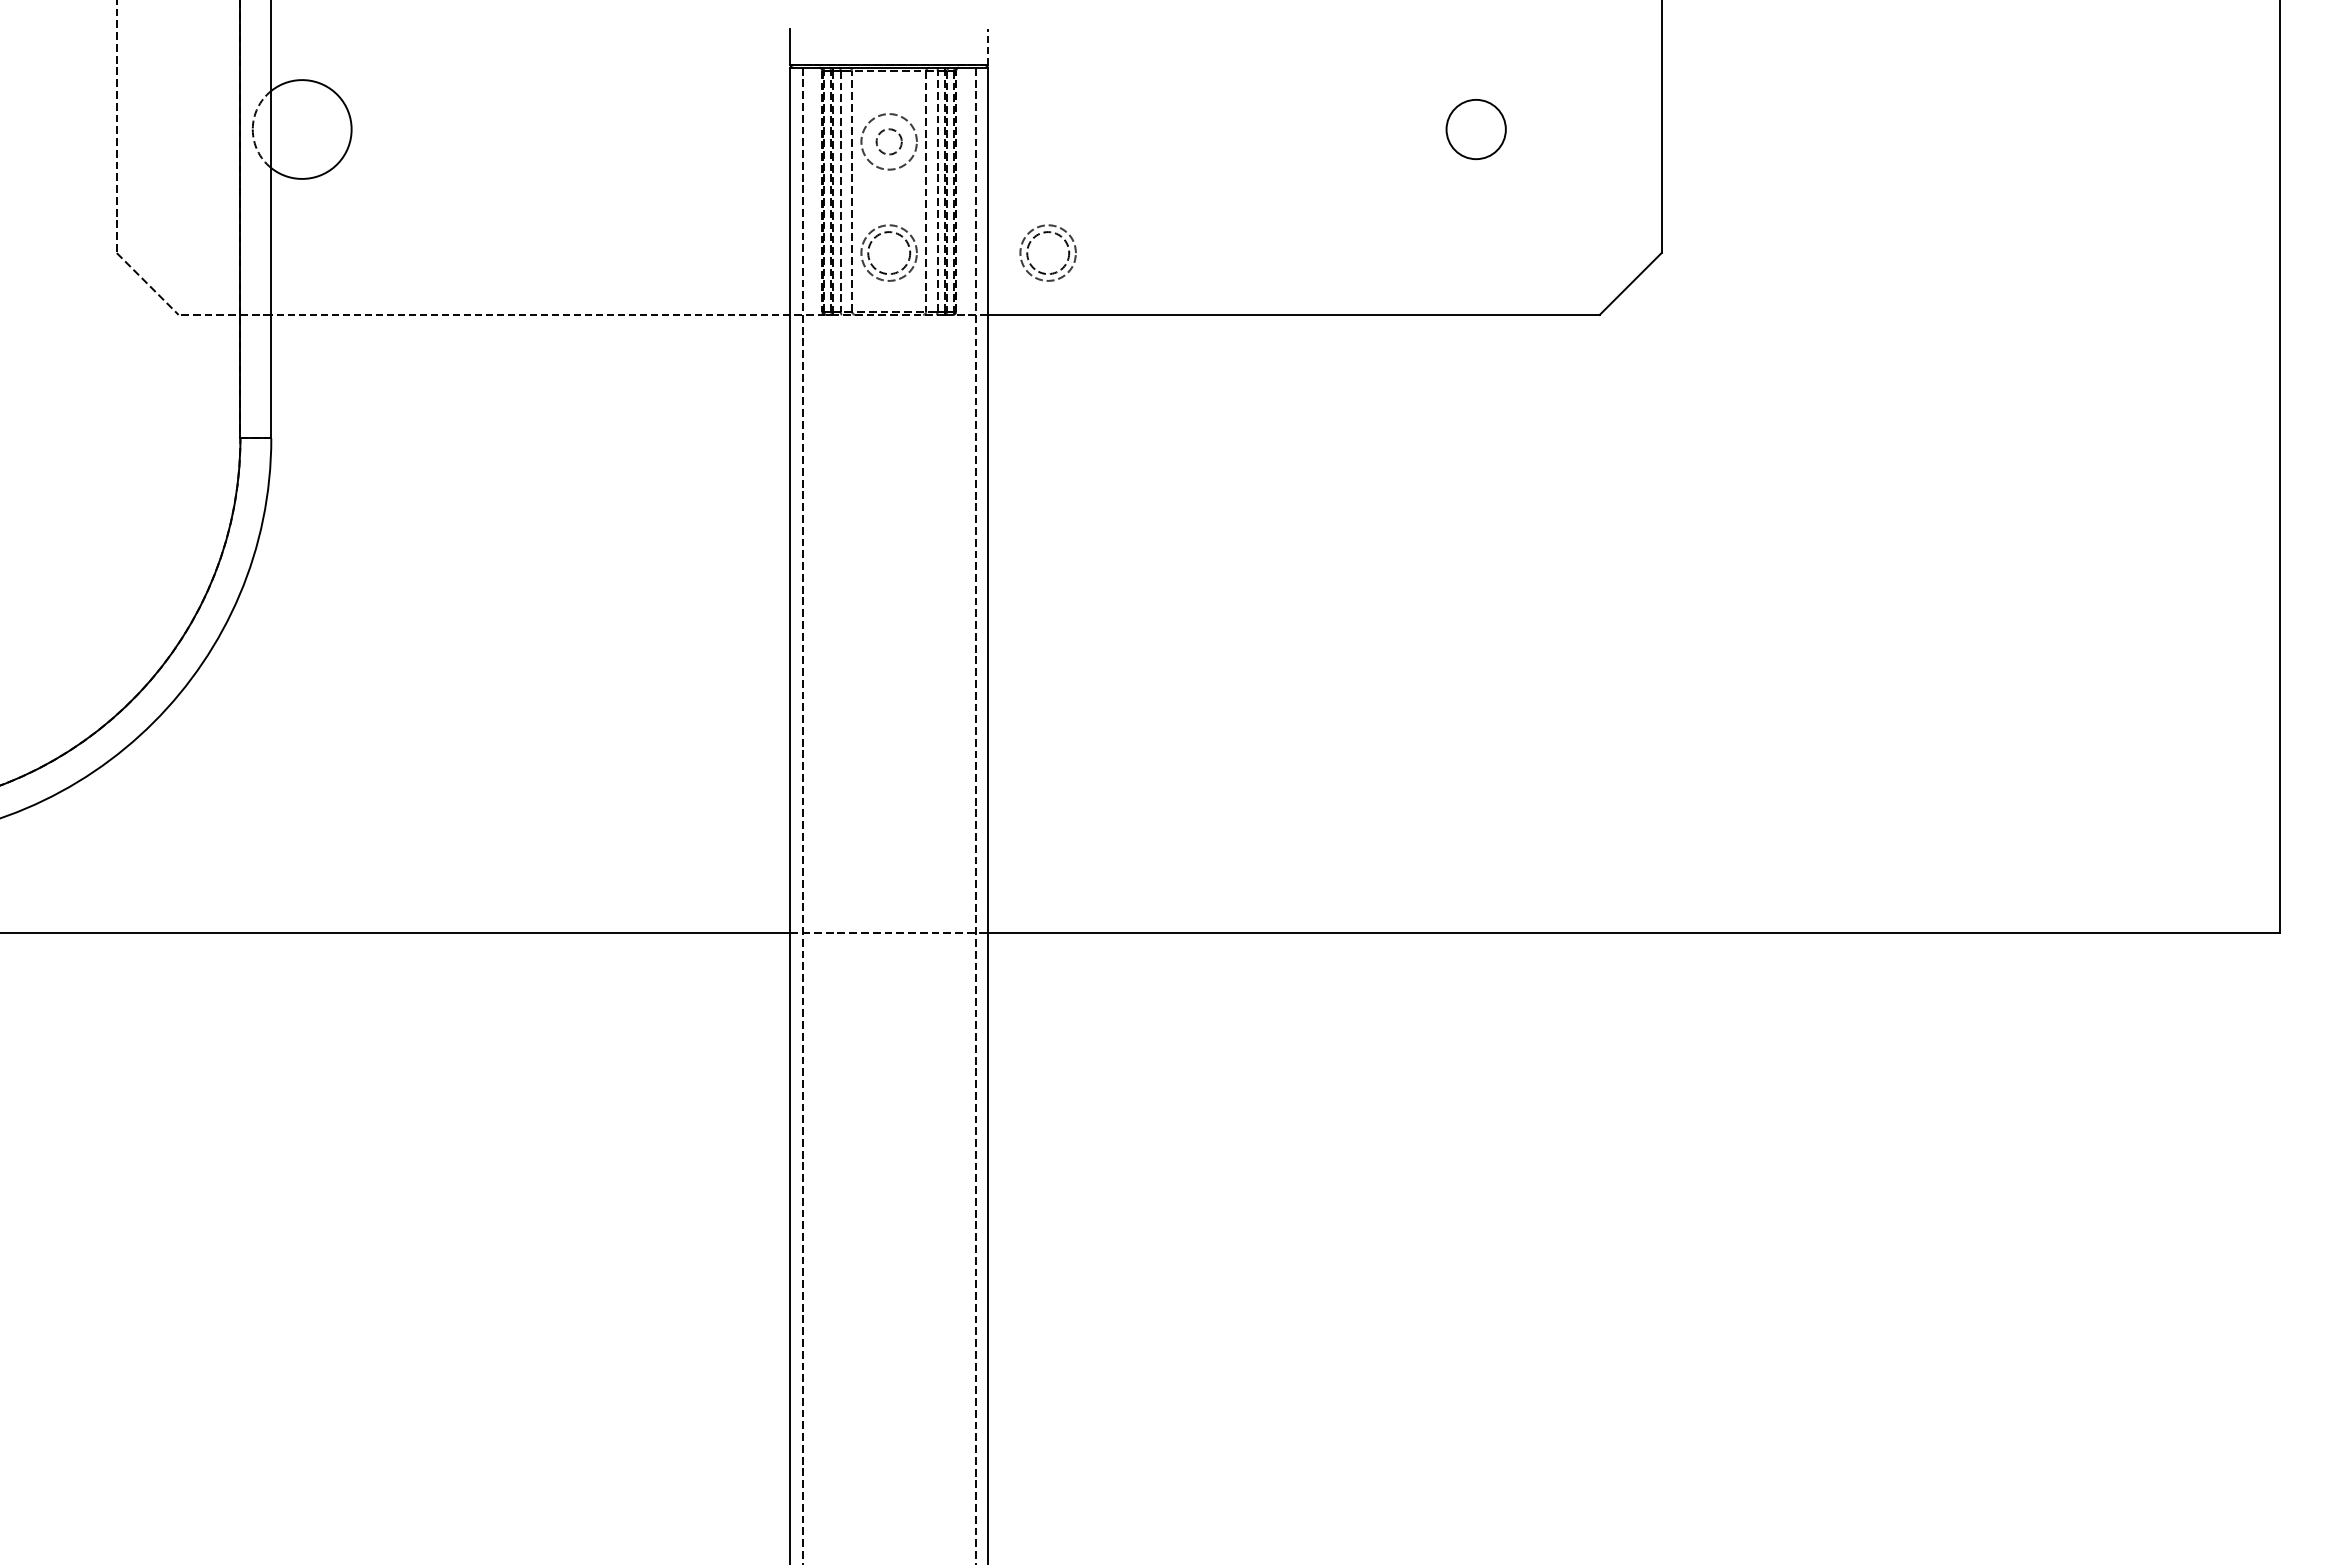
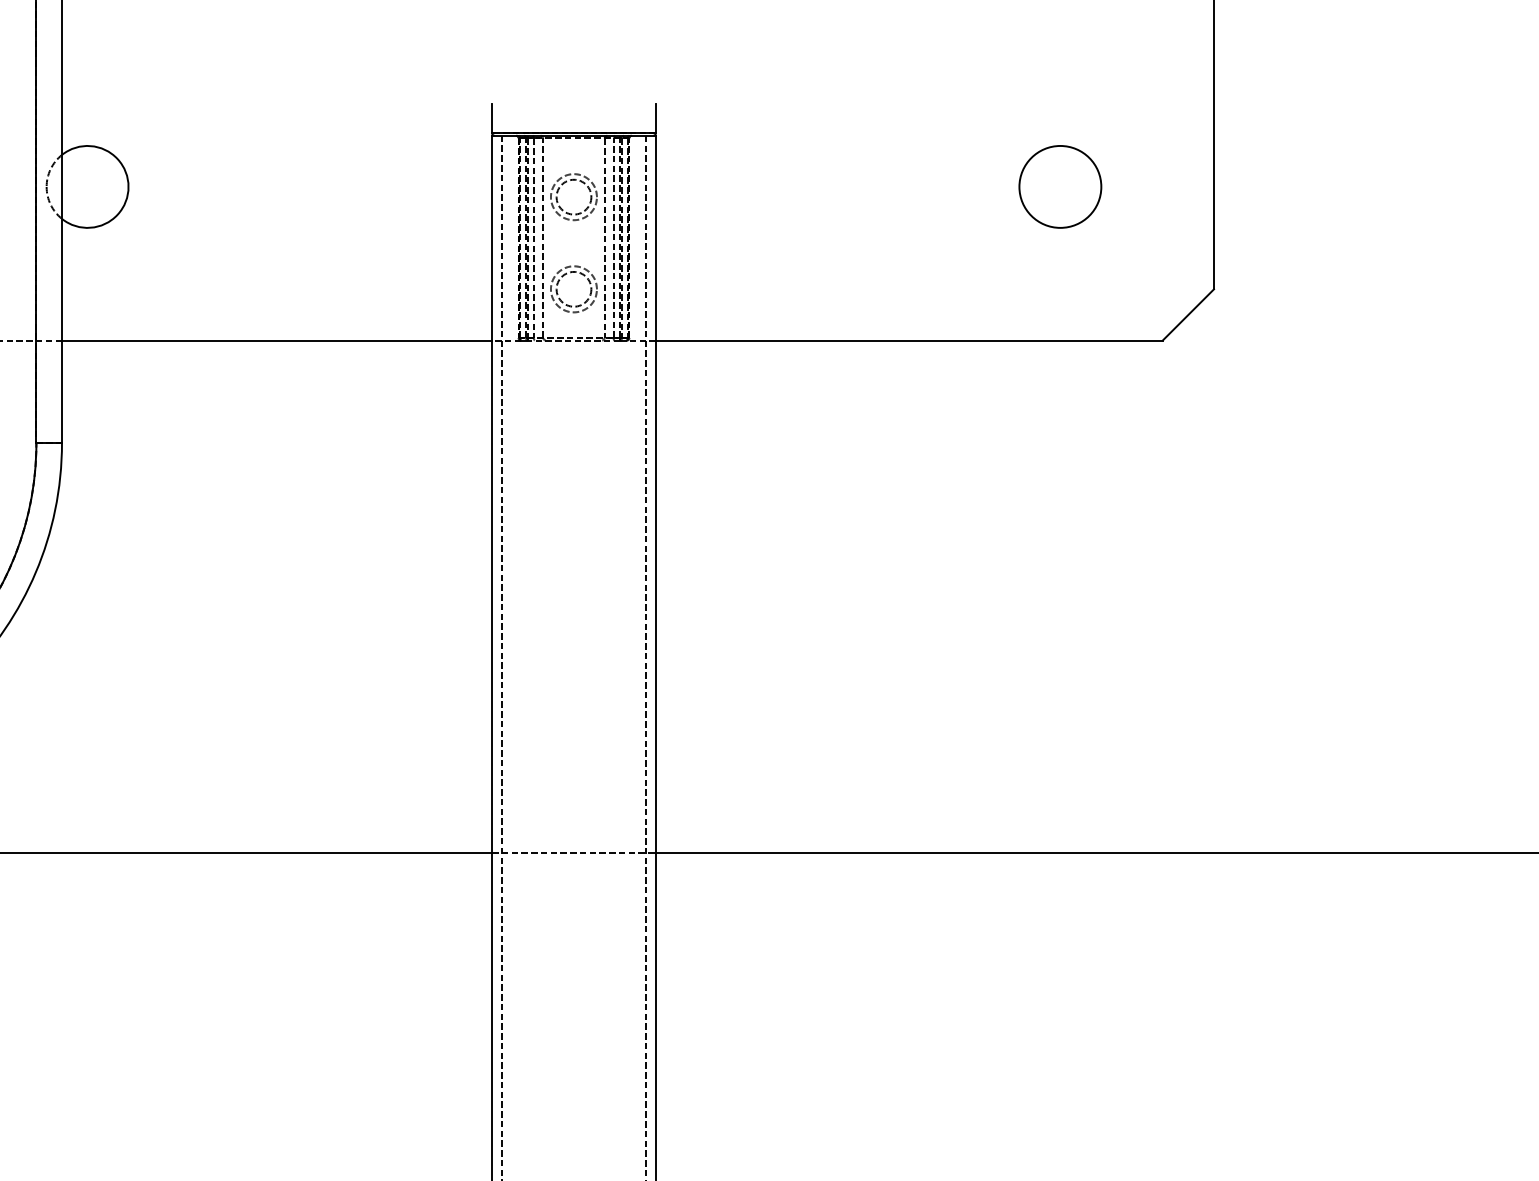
line: (988, 46) -> (656, 118), dashed -> solid
circle: (1475, 129) -> (1059, 186), size x1.67
circle: (889, 141) -> (574, 196), size x1.67
part: (1030, 244) -> (691, 282), removed
line: (530, 314) -> (276, 340), dashed -> solid

